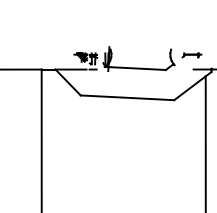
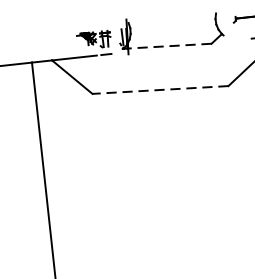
line: (137, 68) -> (170, 46), solid -> dashed
line: (127, 97) -> (160, 89), solid -> dashed

